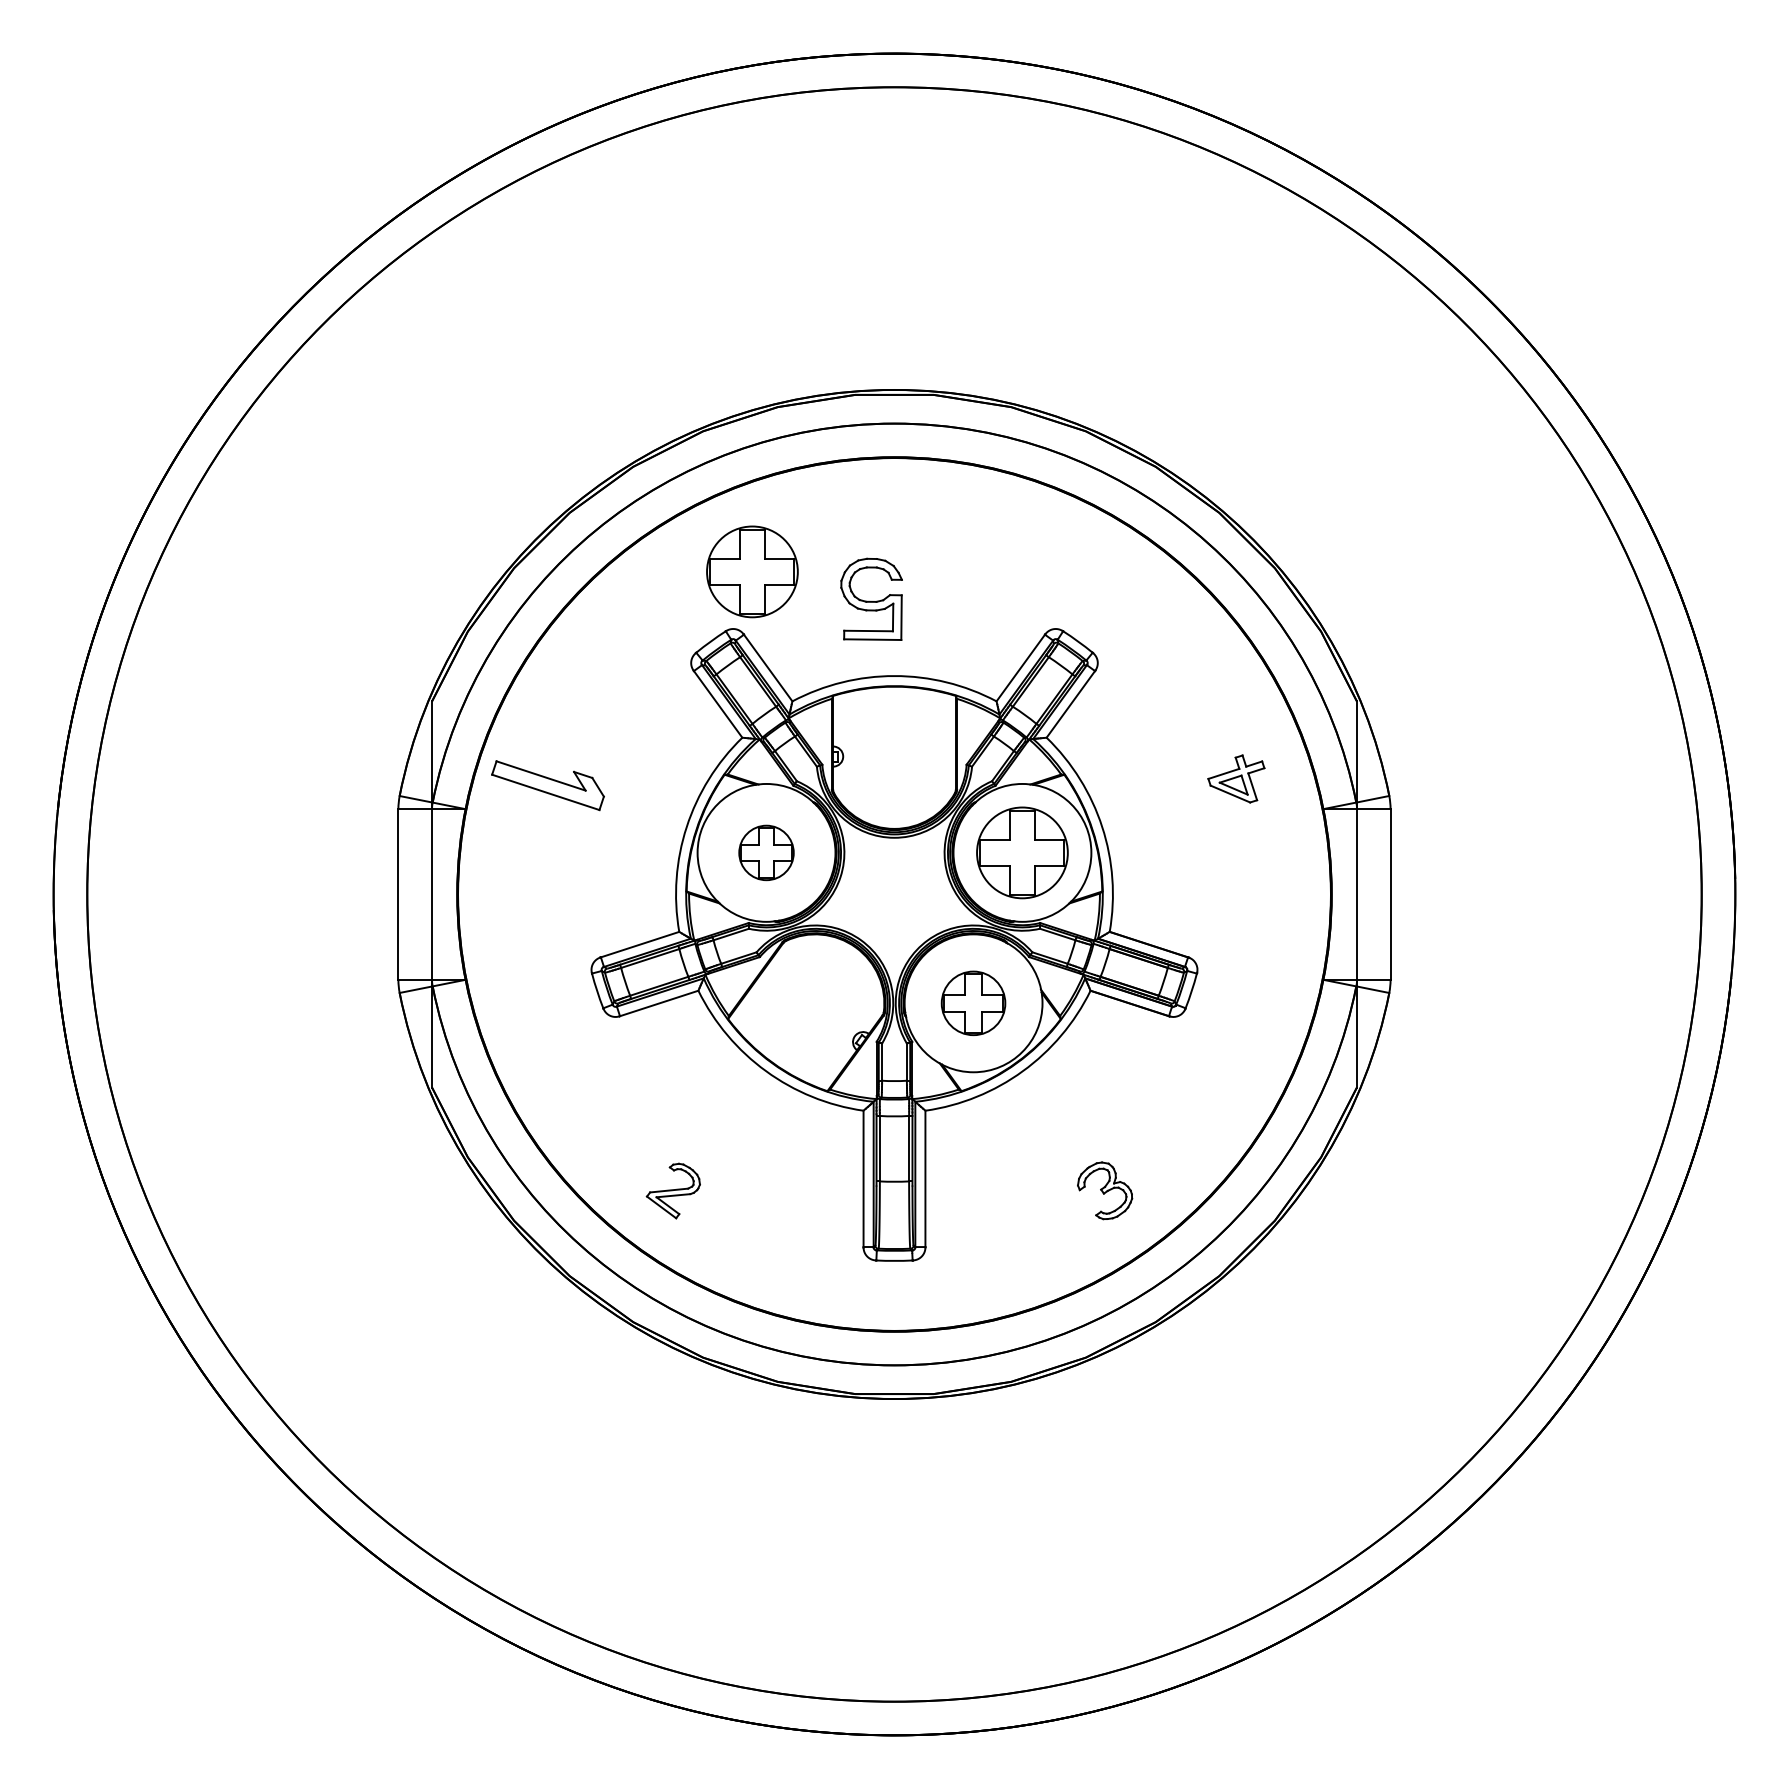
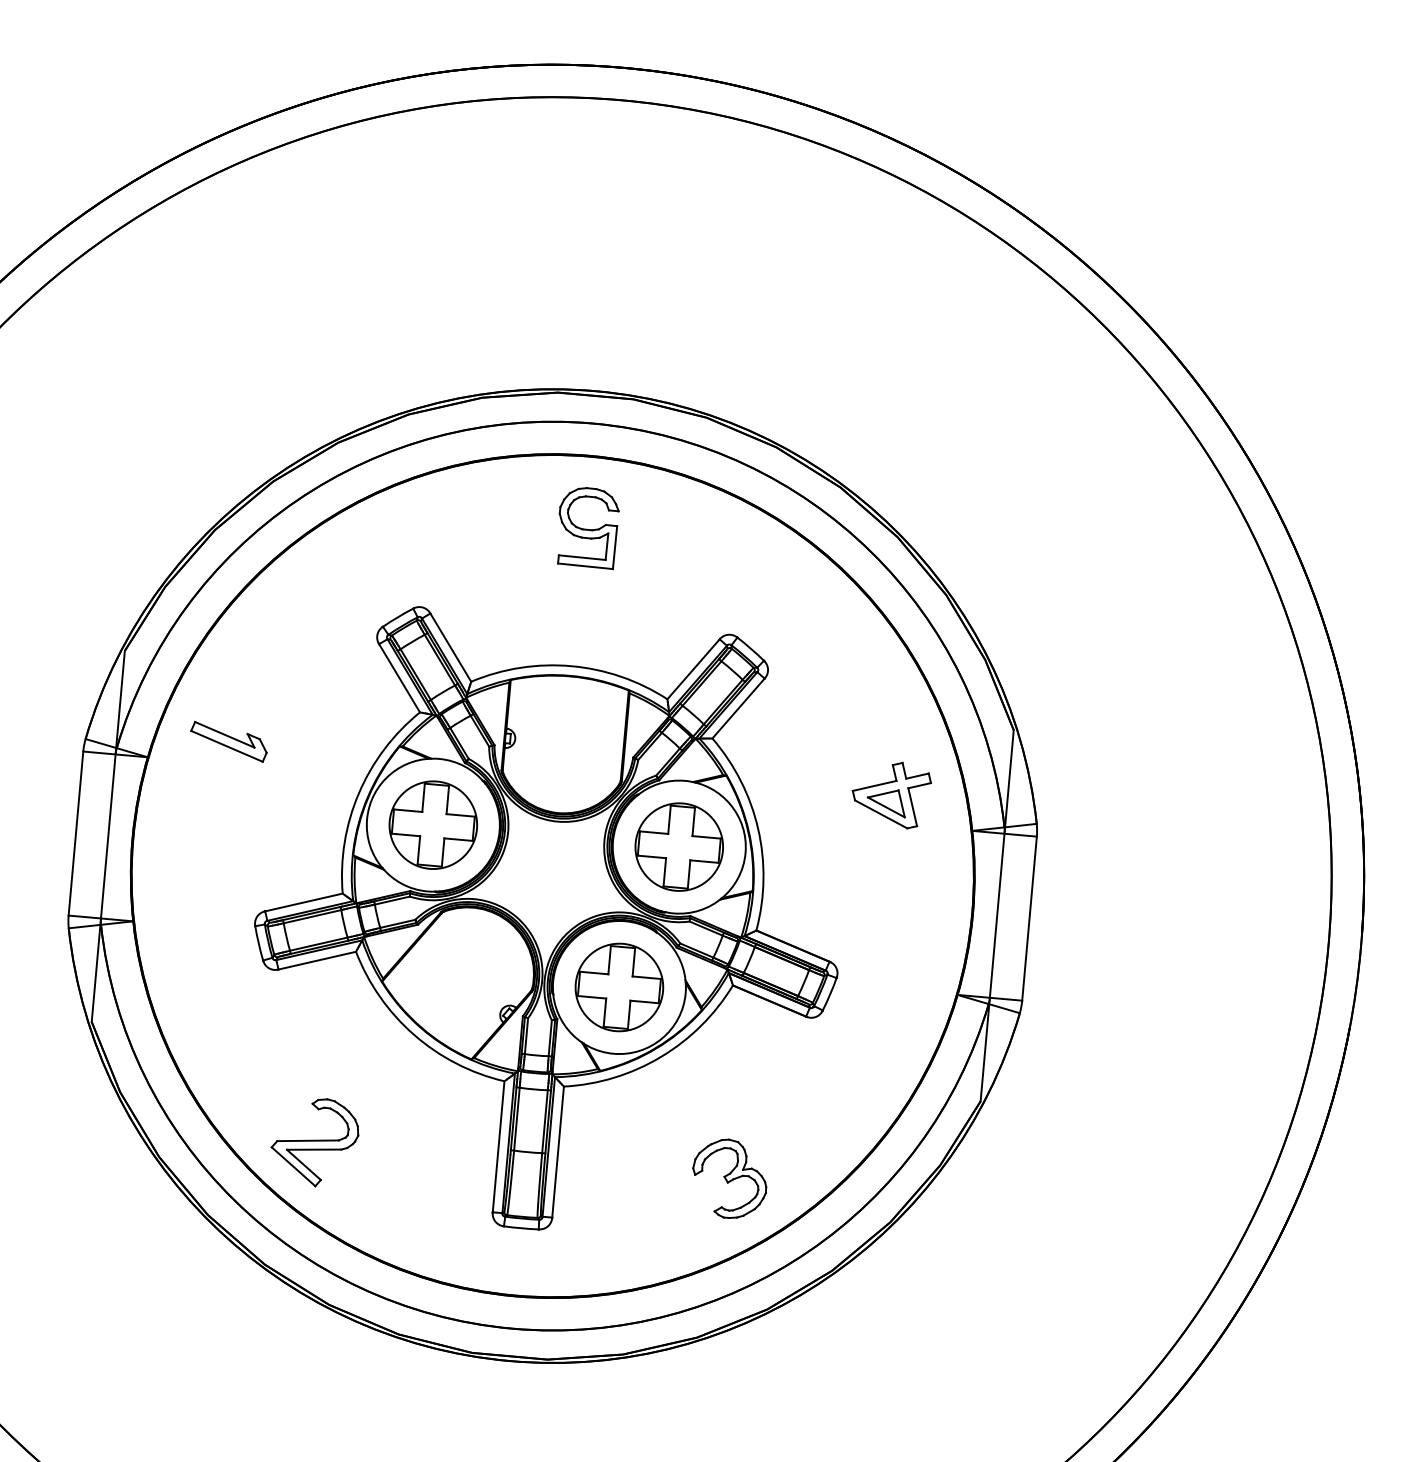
part: (752, 571) -> (443, 553), removed
part: (871, 598) -> (587, 526), moved
part: (1236, 778) -> (891, 793), size x1.43
part: (547, 785) -> (228, 741), size x0.71
part: (766, 852) -> (433, 824), size x1.67
part: (973, 1003) -> (619, 987), size x1.43
part: (673, 1190) -> (314, 1141), size x1.67
part: (1104, 1190) -> (729, 1178), size x1.43

